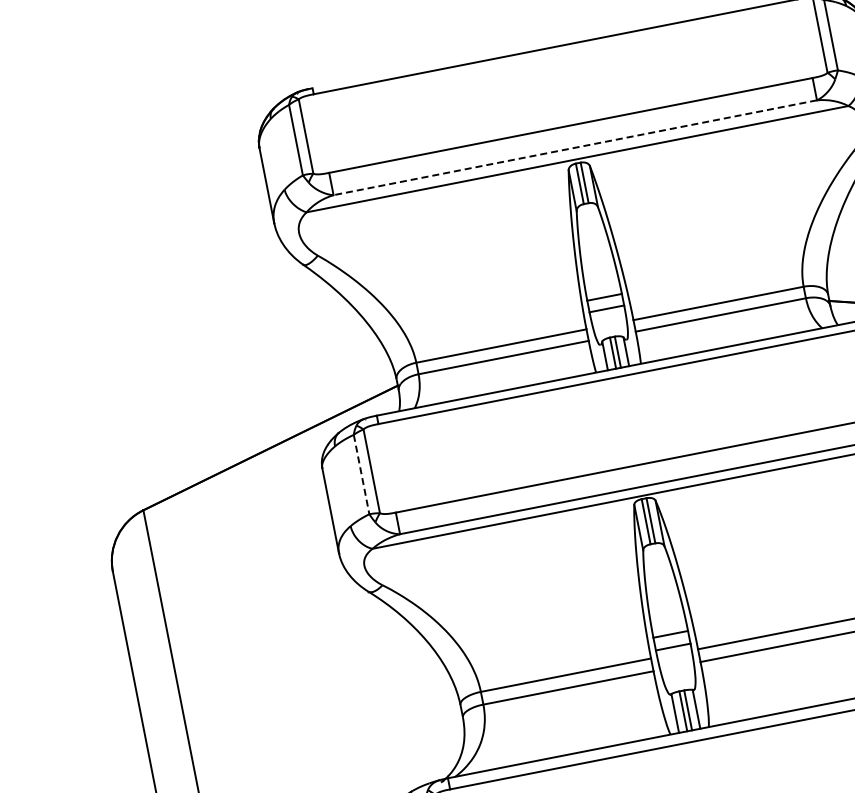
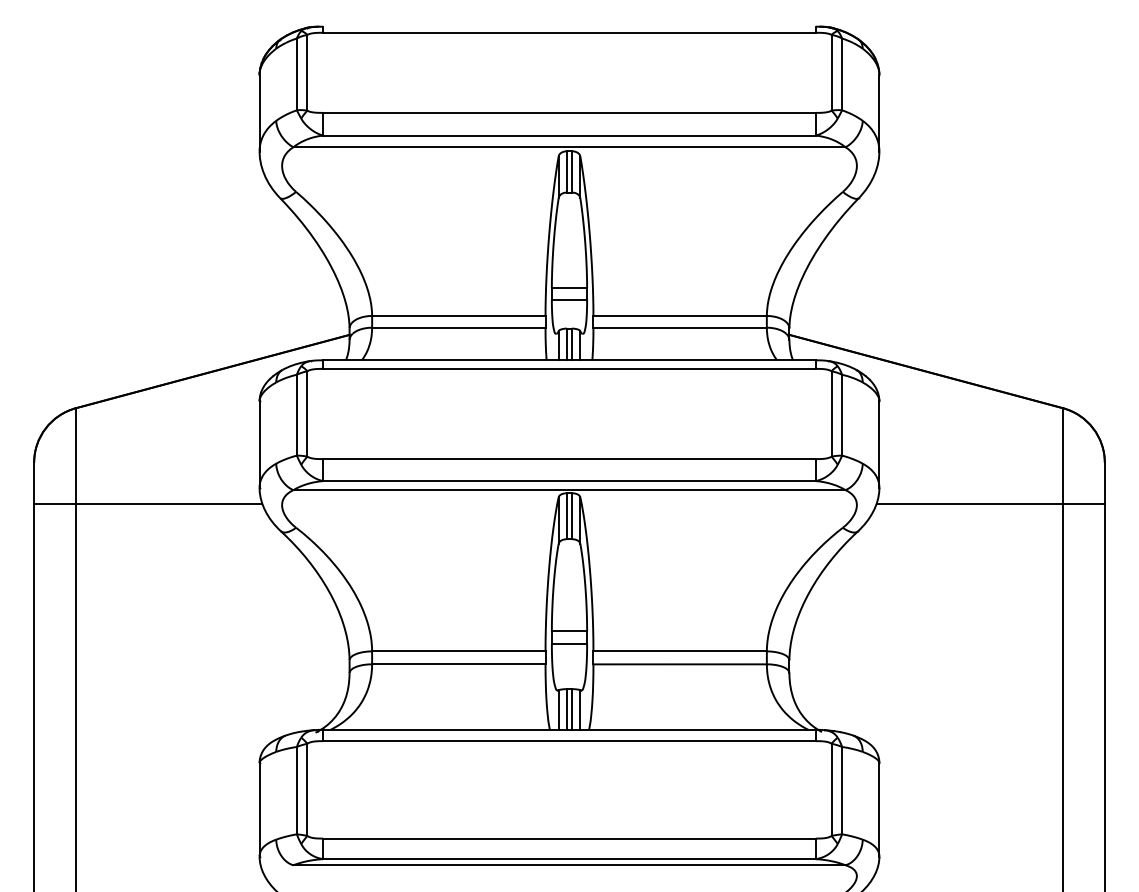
line: (575, 147) -> (569, 135), dashed -> solid
line: (361, 474) -> (296, 415), dashed -> solid
line: (233, 590) -> (148, 504), added

